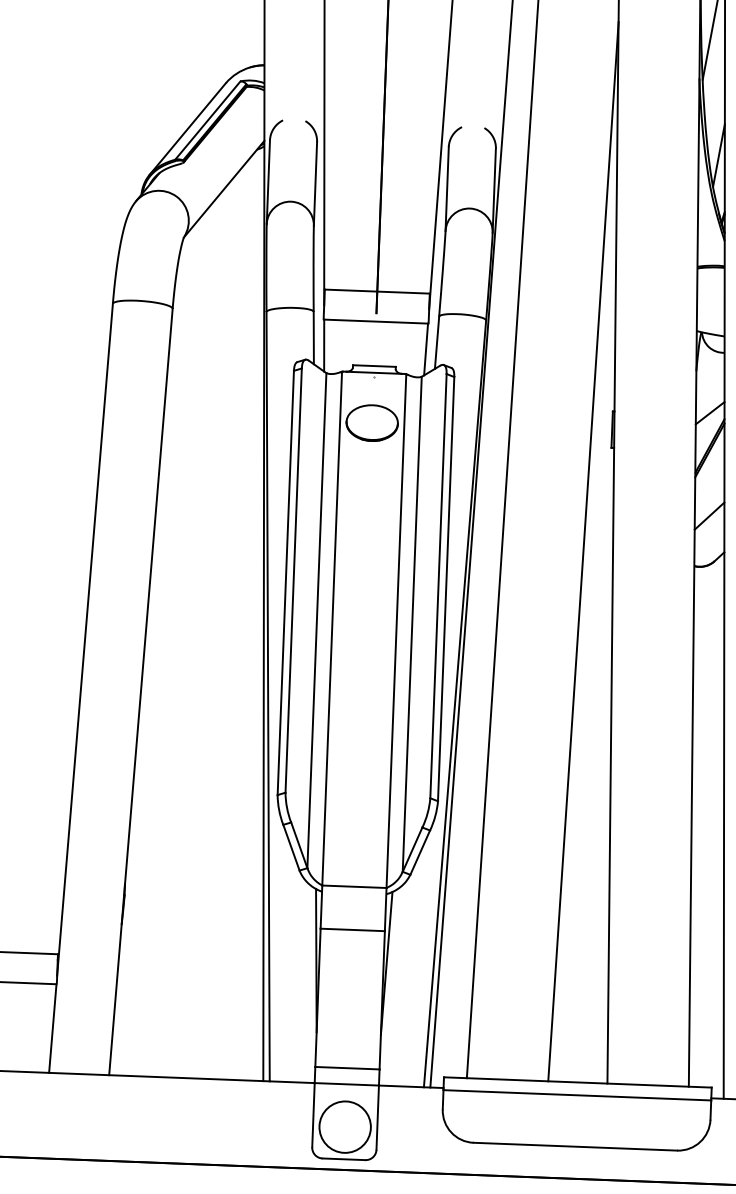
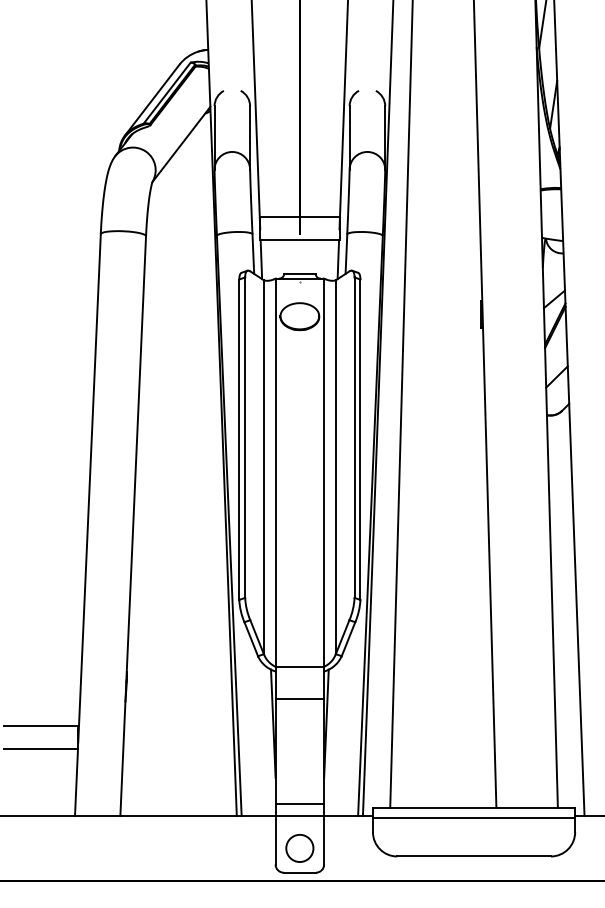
line: (582, 550) -> (462, 406), removed
circle: (344, 1127) -> (299, 848), size x0.7

